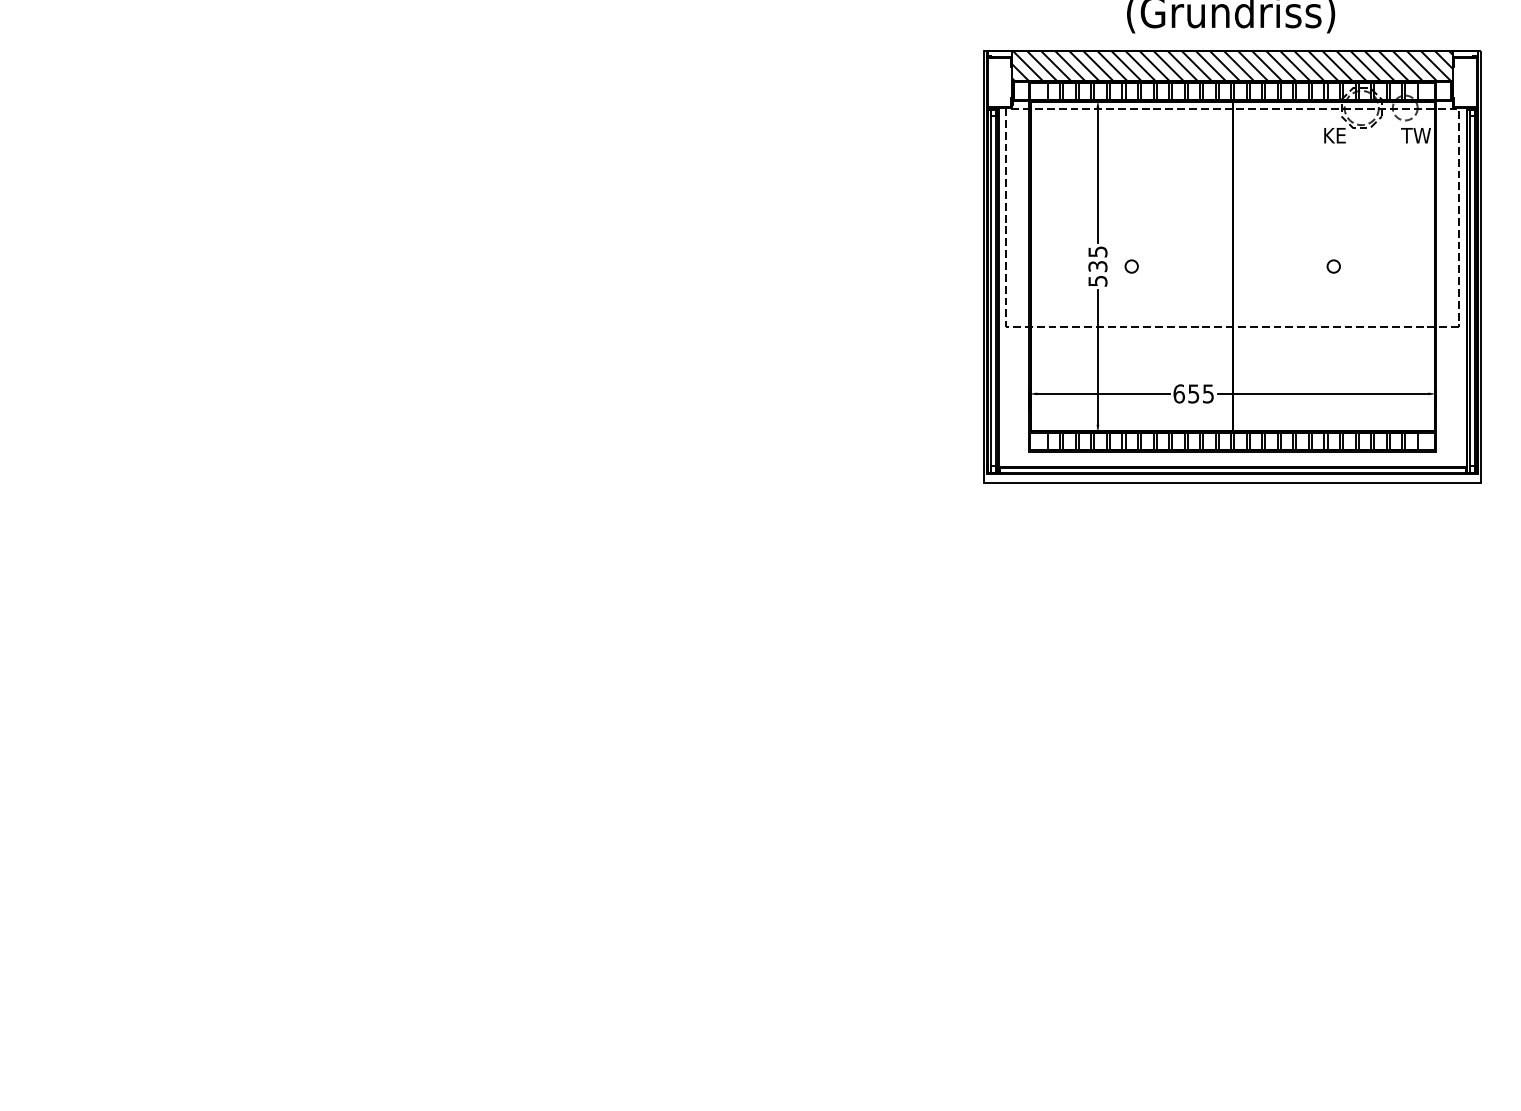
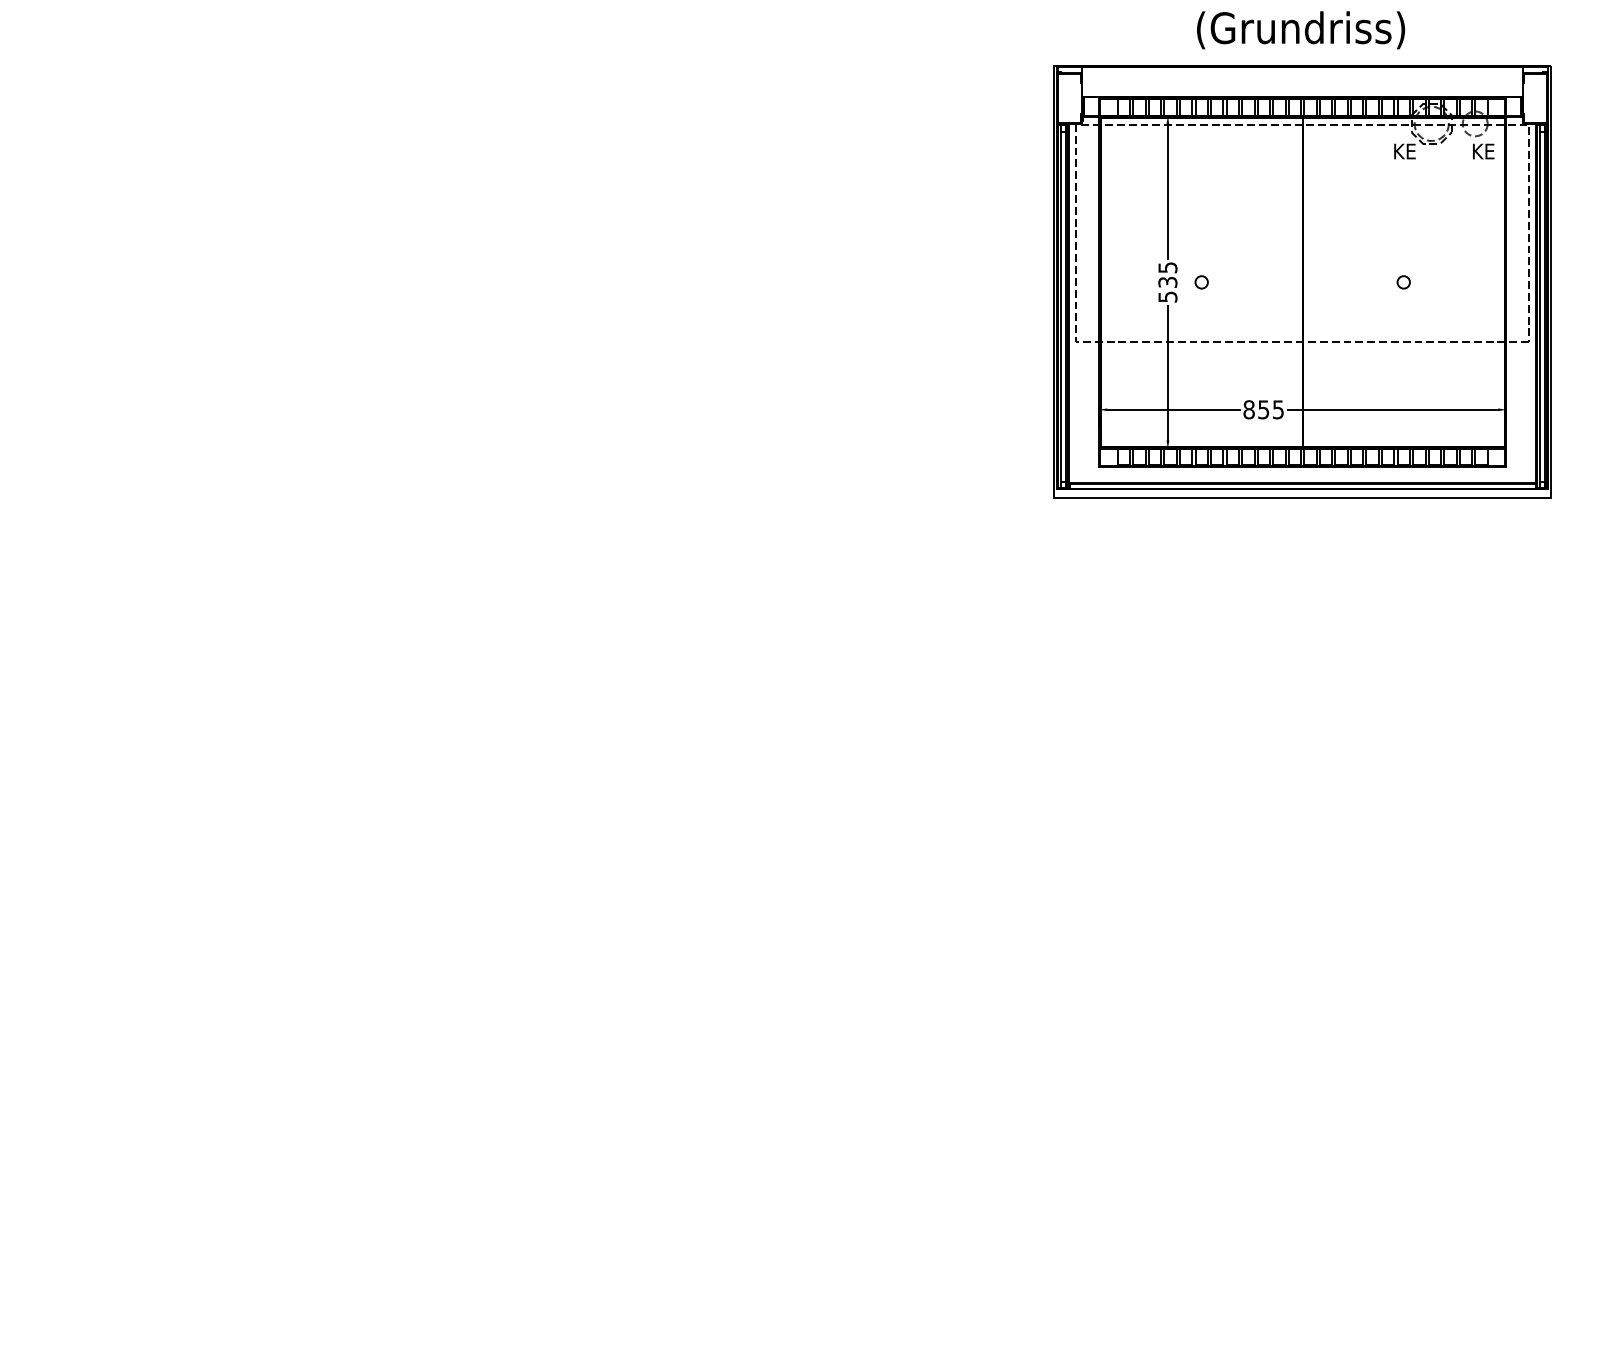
hatch: (1232, 65) -> (1302, 81), removed
text: (1415, 135) -> (1485, 151), TW -> KE
text: (1178, 393) -> (1248, 409), 655 -> 855

